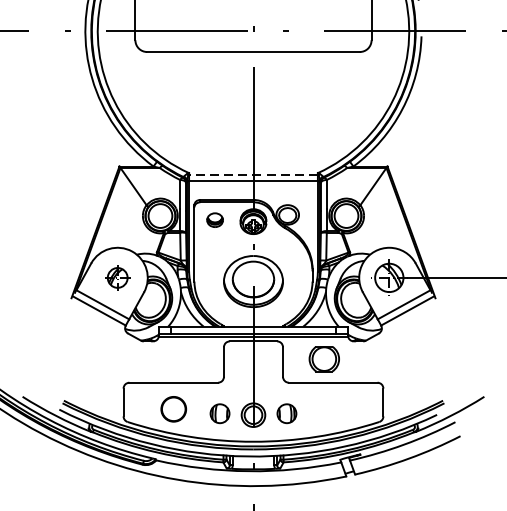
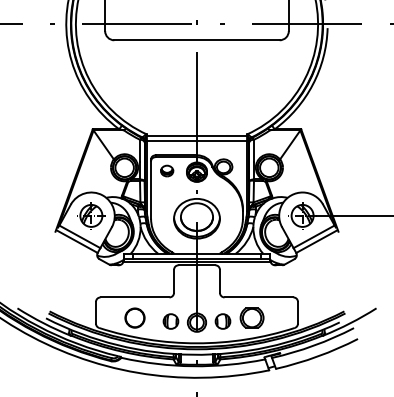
line: (252, 174) -> (196, 135), dashed -> solid
part: (117, 277) -> (91, 215), size x1.43
part: (323, 358) -> (251, 317), moved

